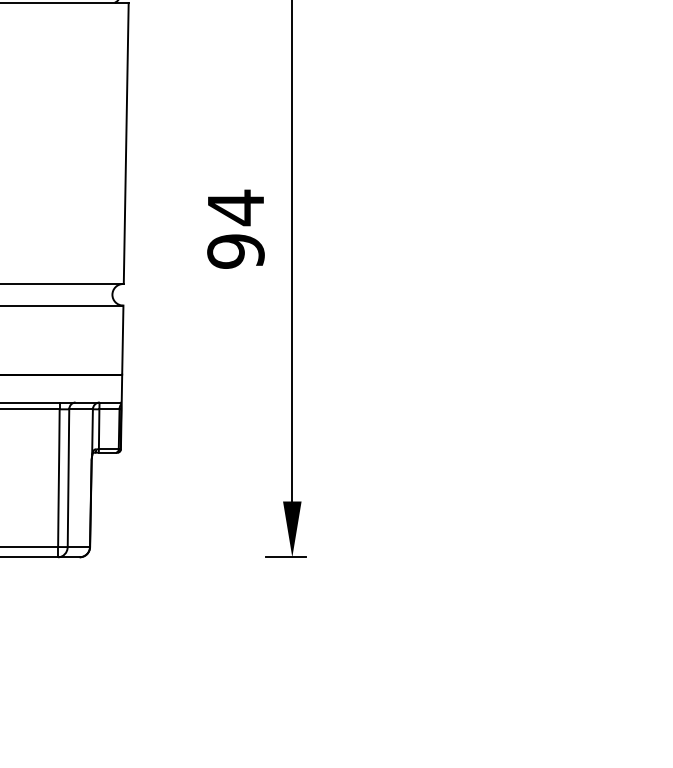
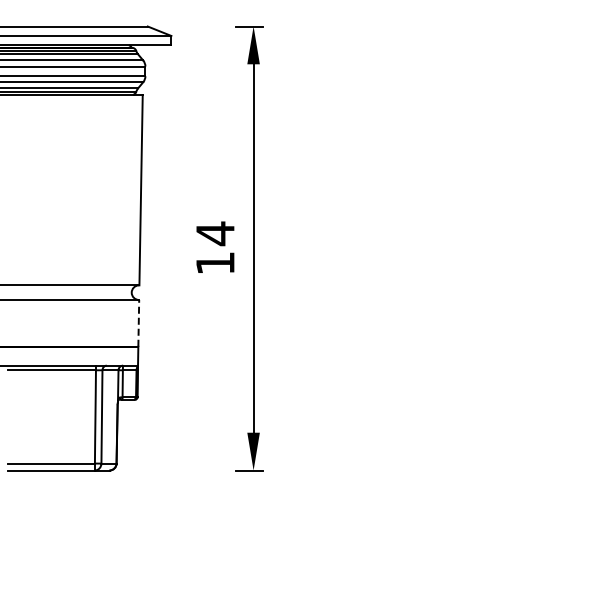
text: (234, 251) -> (214, 263), 94 -> 14
line: (122, 338) -> (138, 322), solid -> dashed

